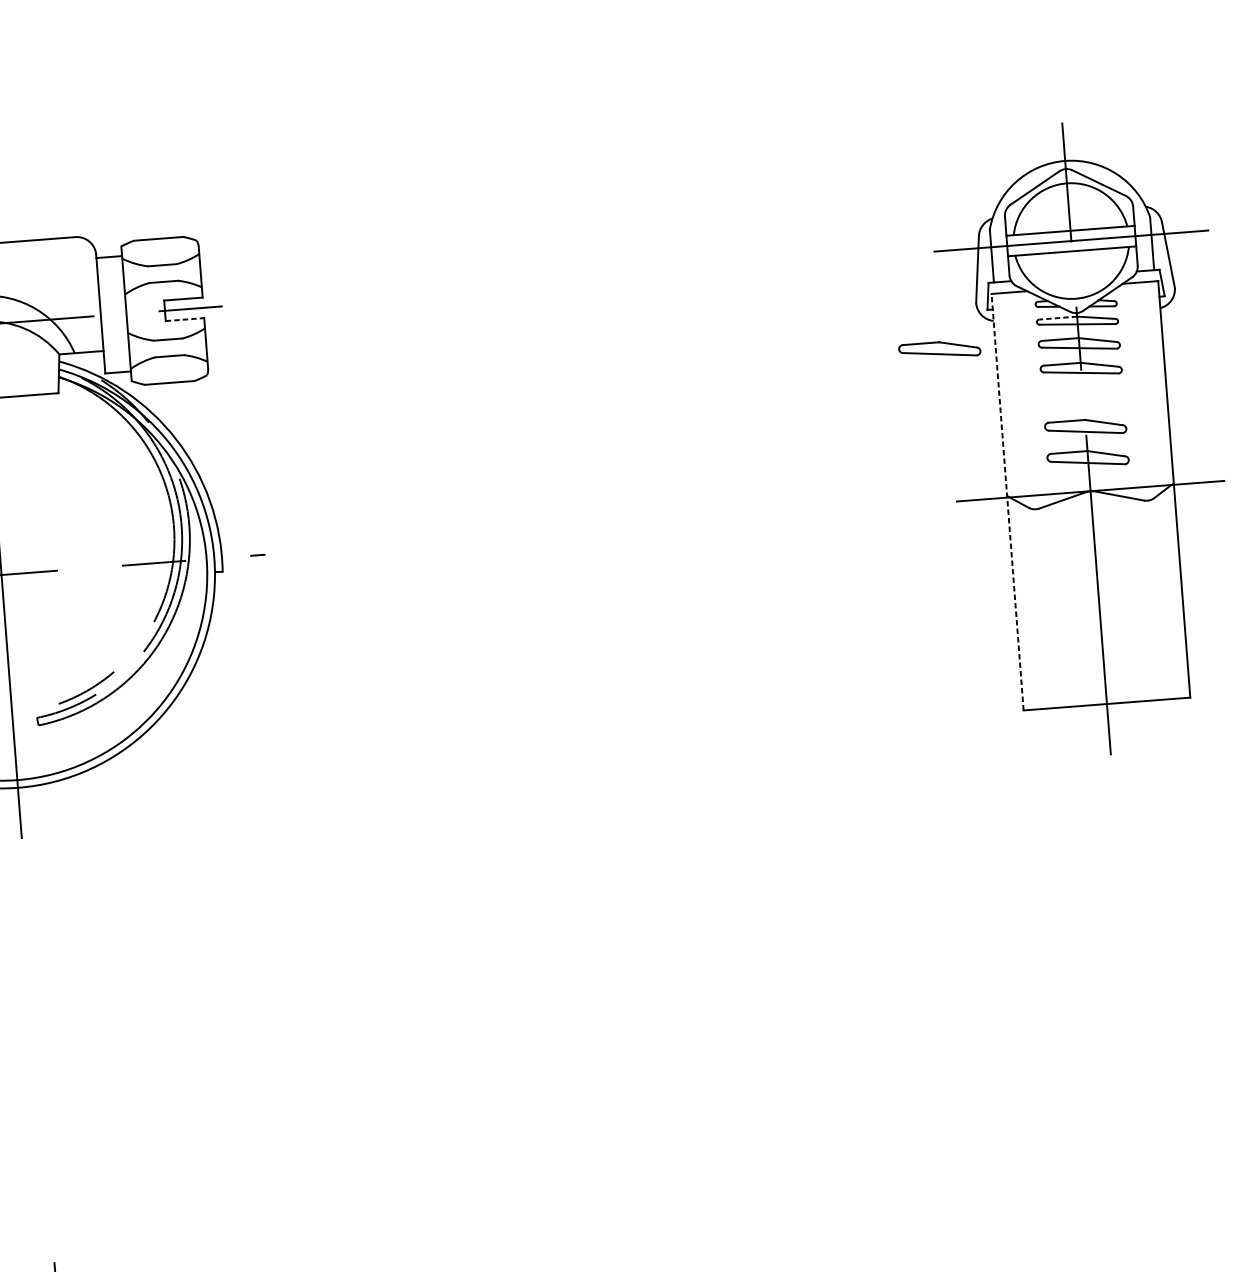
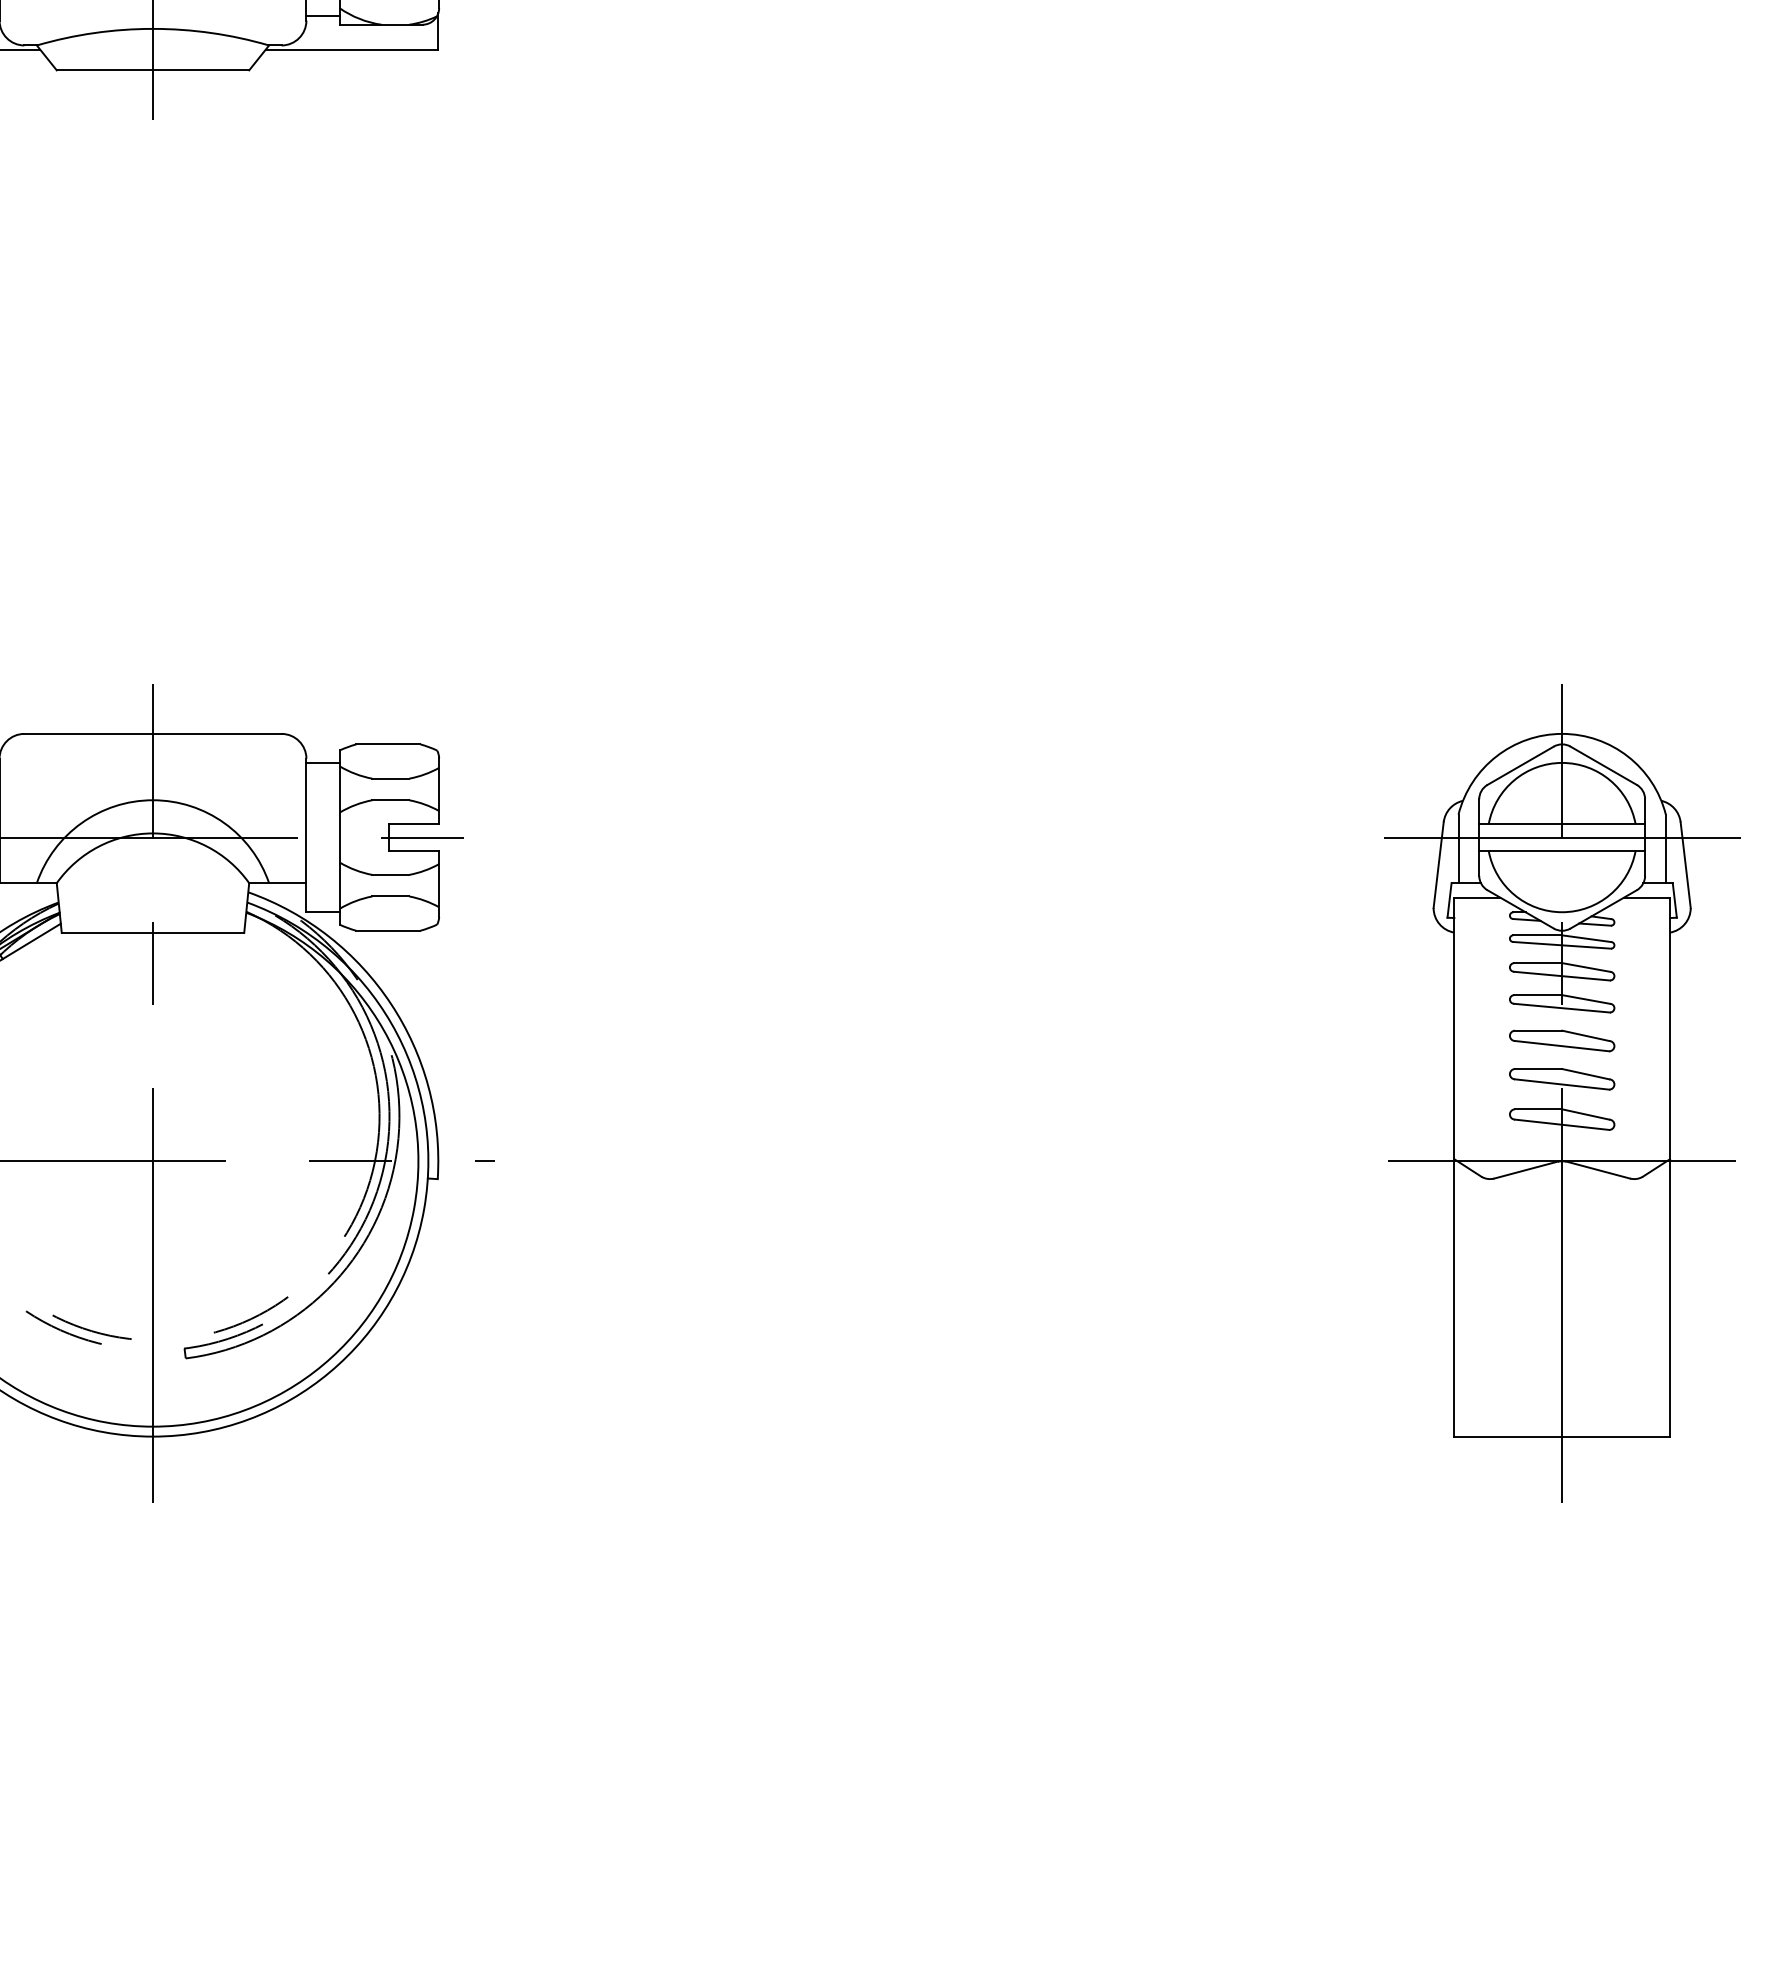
line: (1058, 318) -> (1537, 935), dashed -> solid
line: (185, 319) -> (414, 850), dashed -> solid
part: (940, 349) -> (1562, 1040), moved
line: (1007, 501) -> (1454, 1166), dashed -> solid

